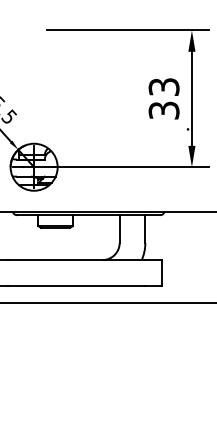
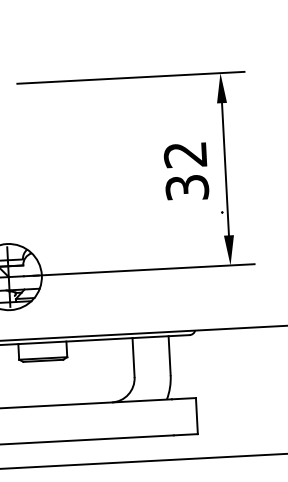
text: (164, 87) -> (186, 155), 33 -> 32

